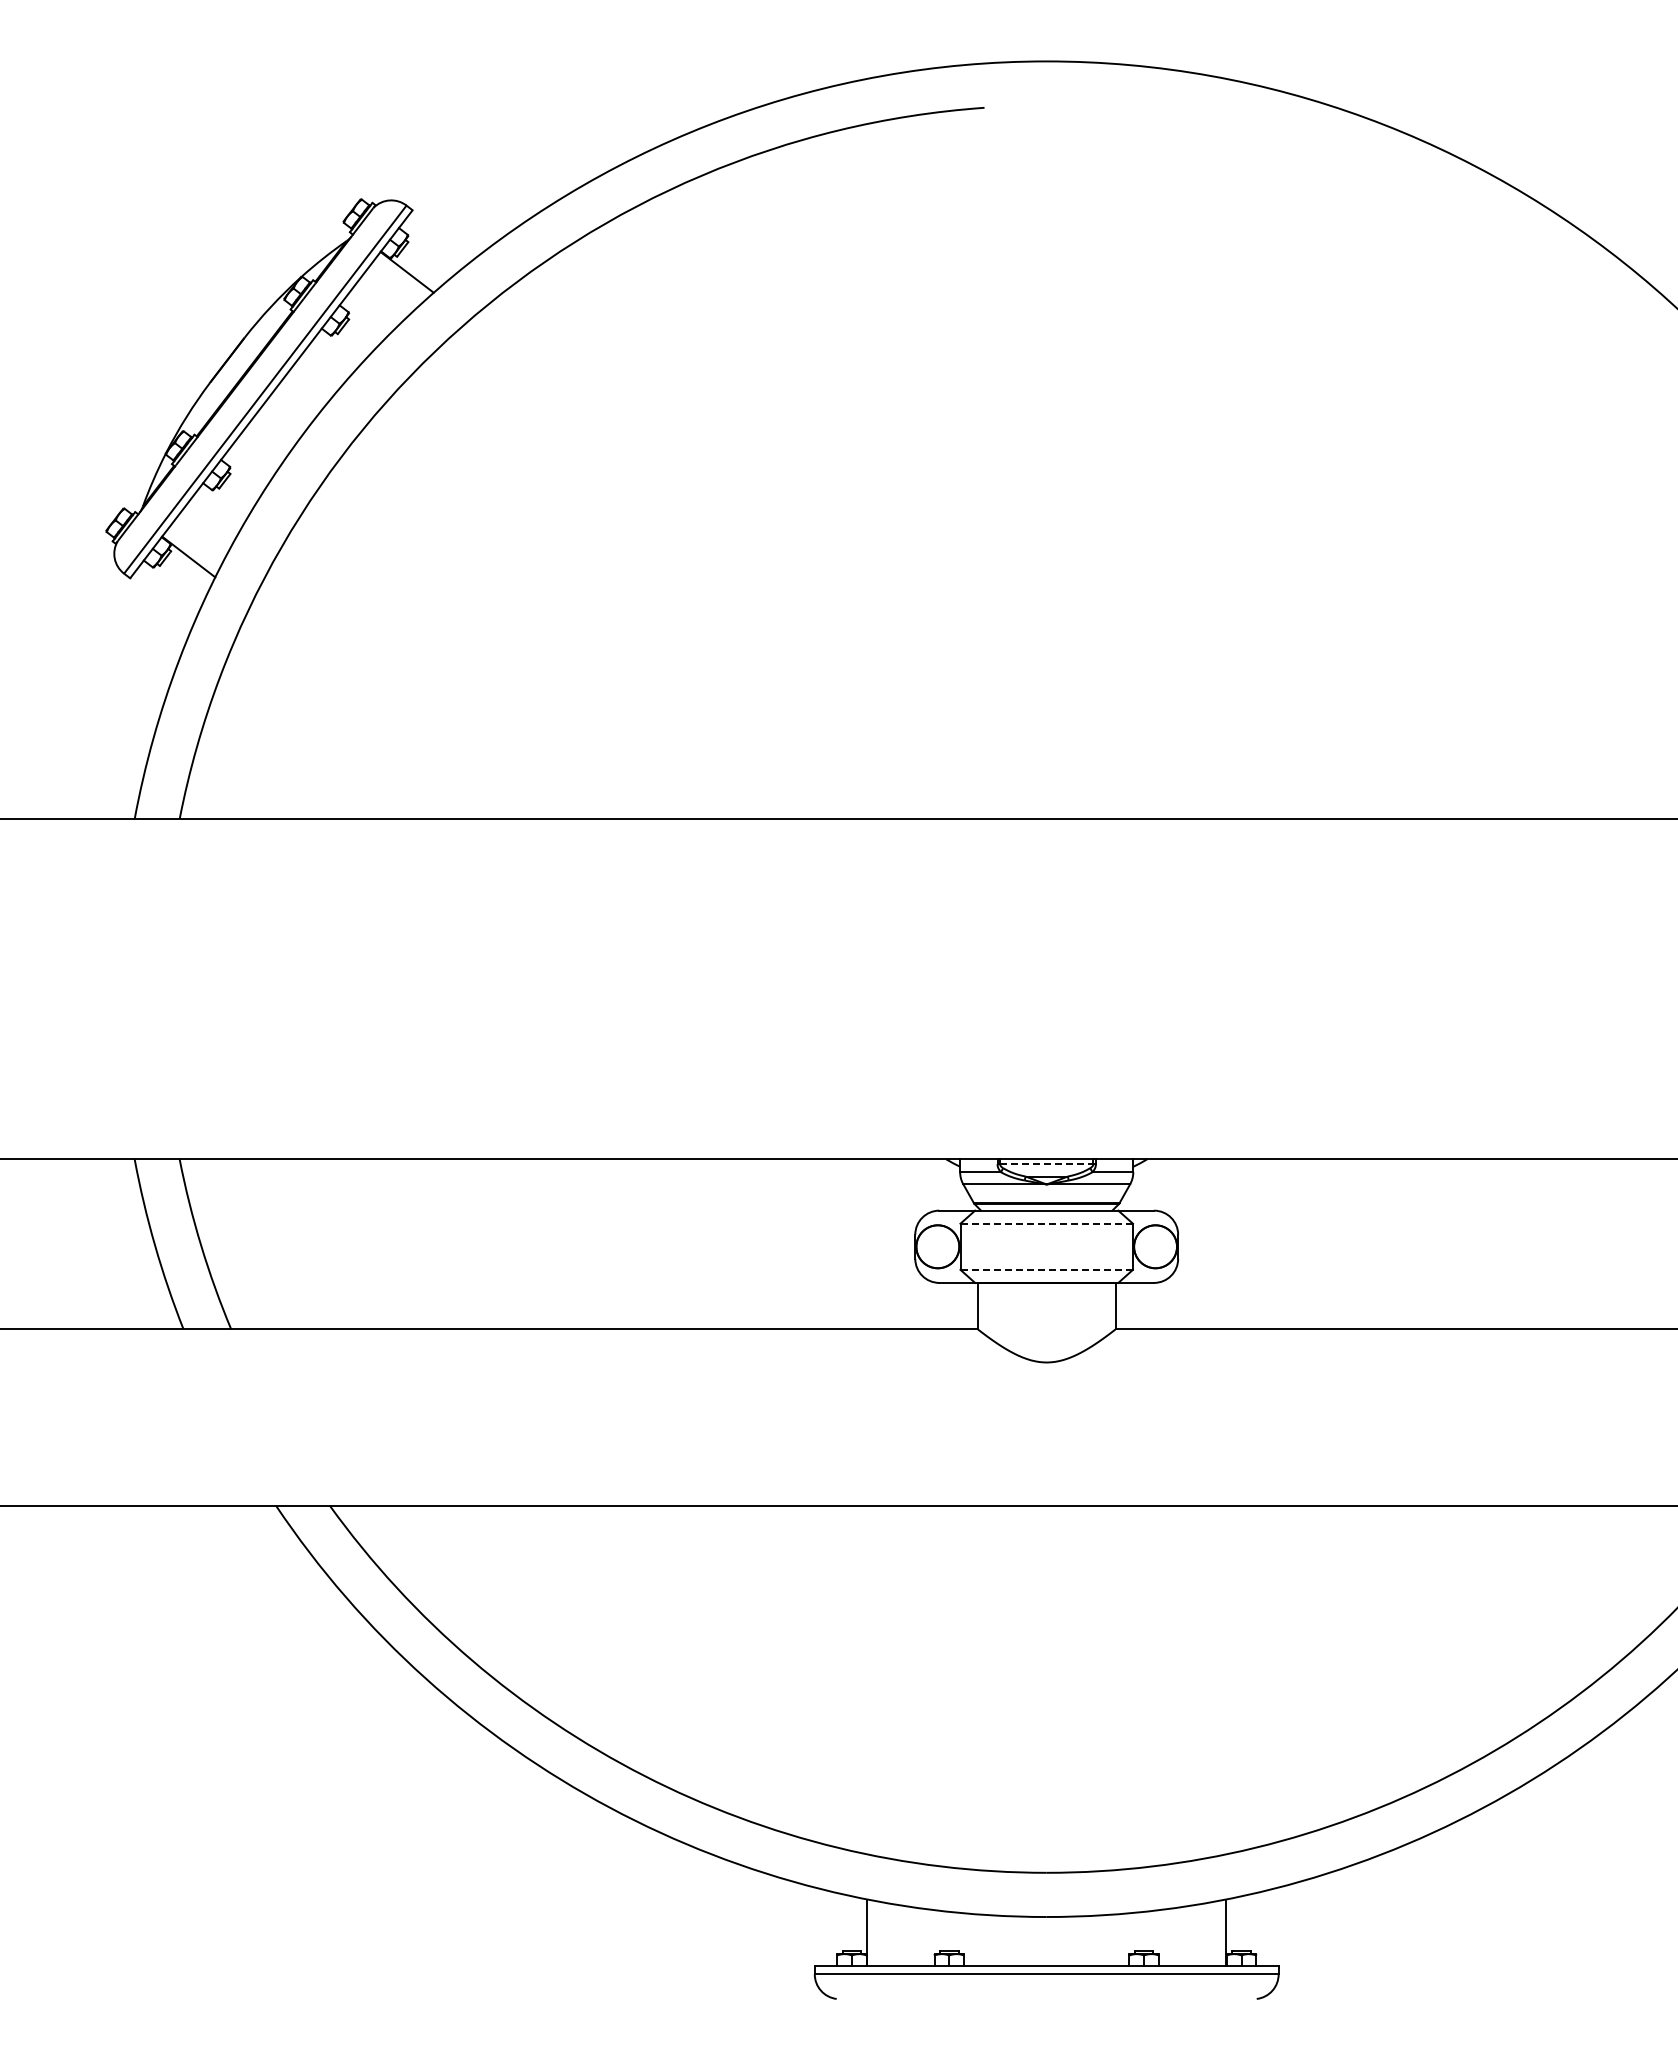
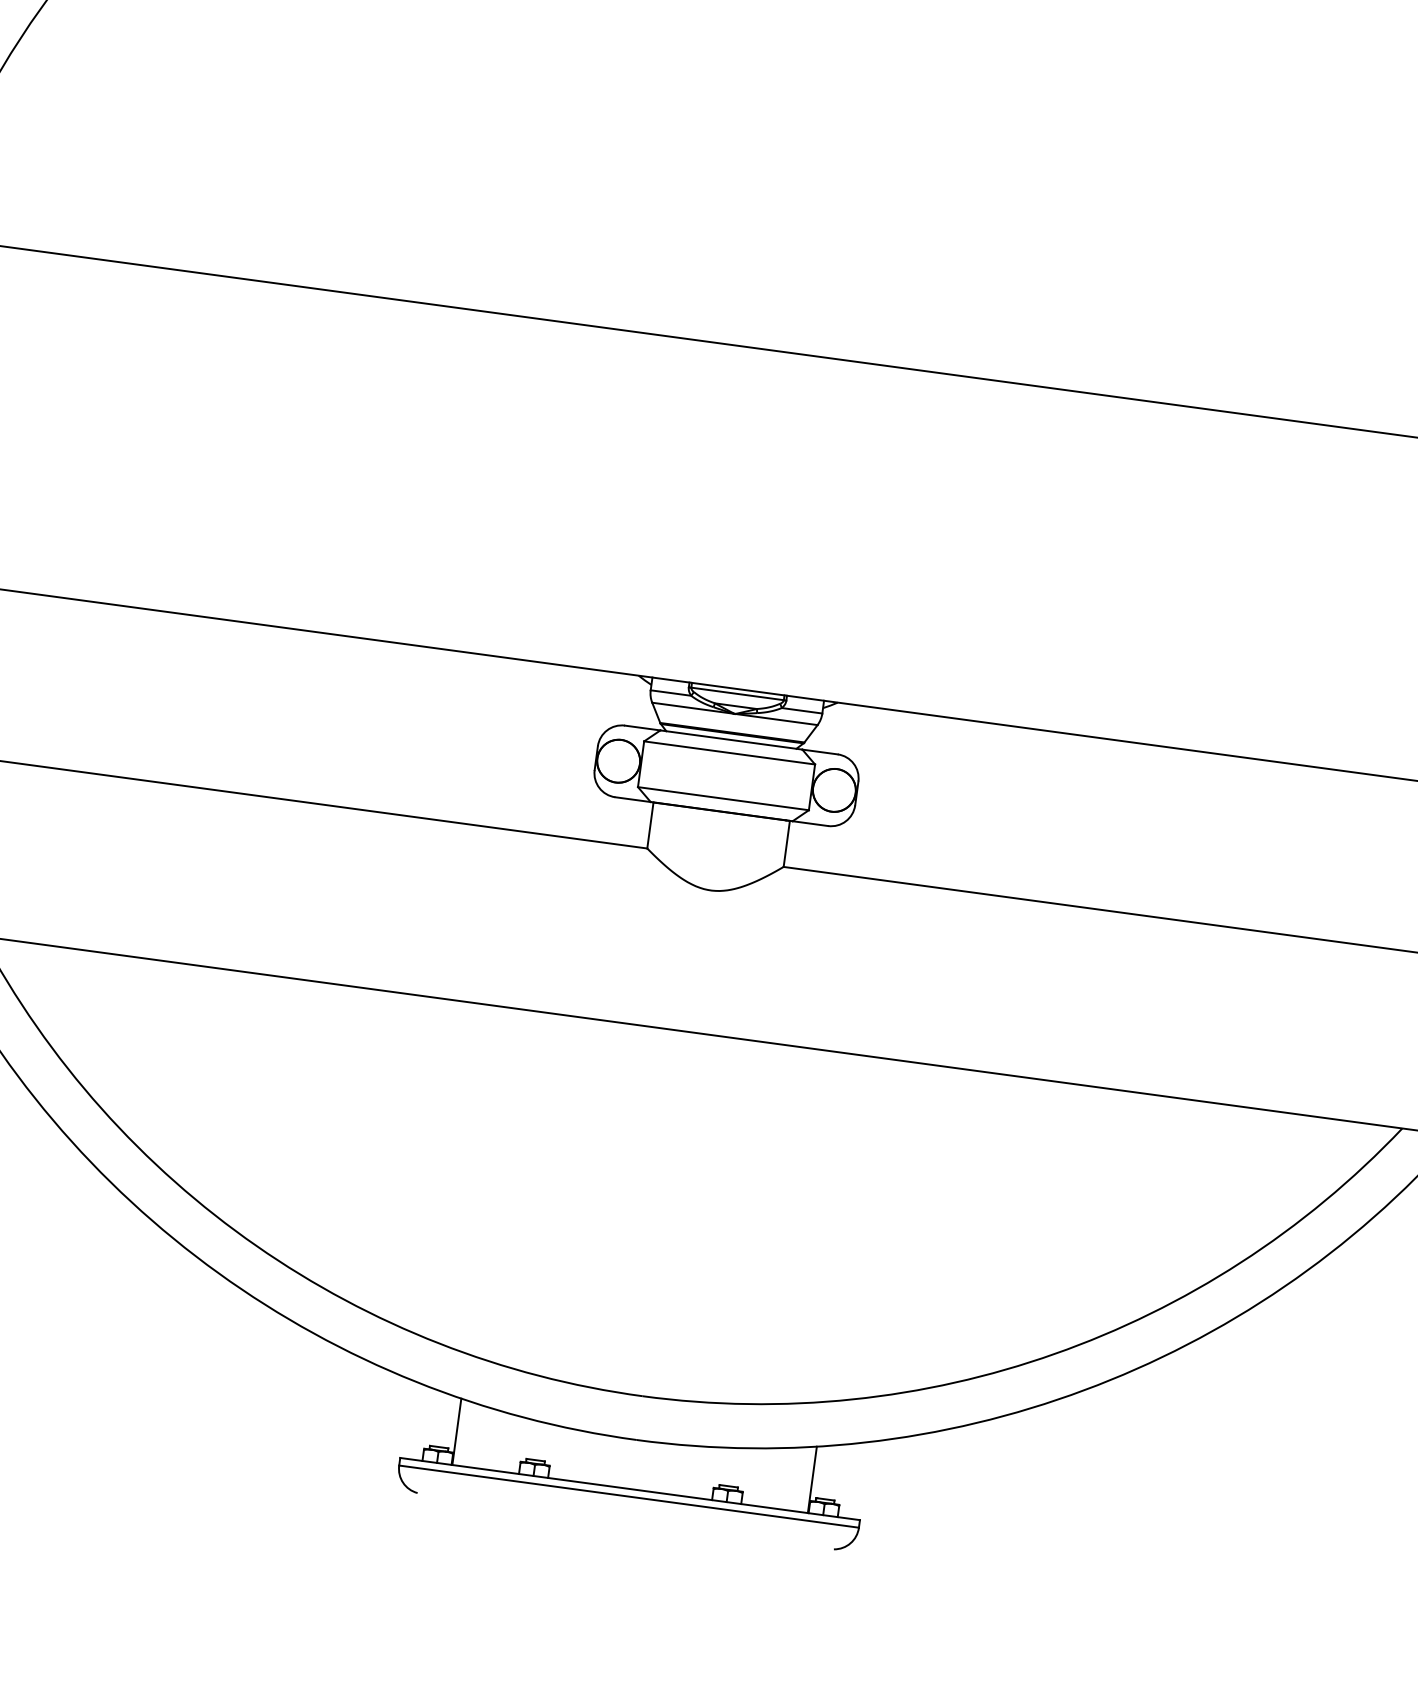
line: (1046, 1164) -> (737, 694), dashed -> solid
line: (1046, 1223) -> (729, 752), dashed -> solid
line: (1047, 1269) -> (724, 798), dashed -> solid

